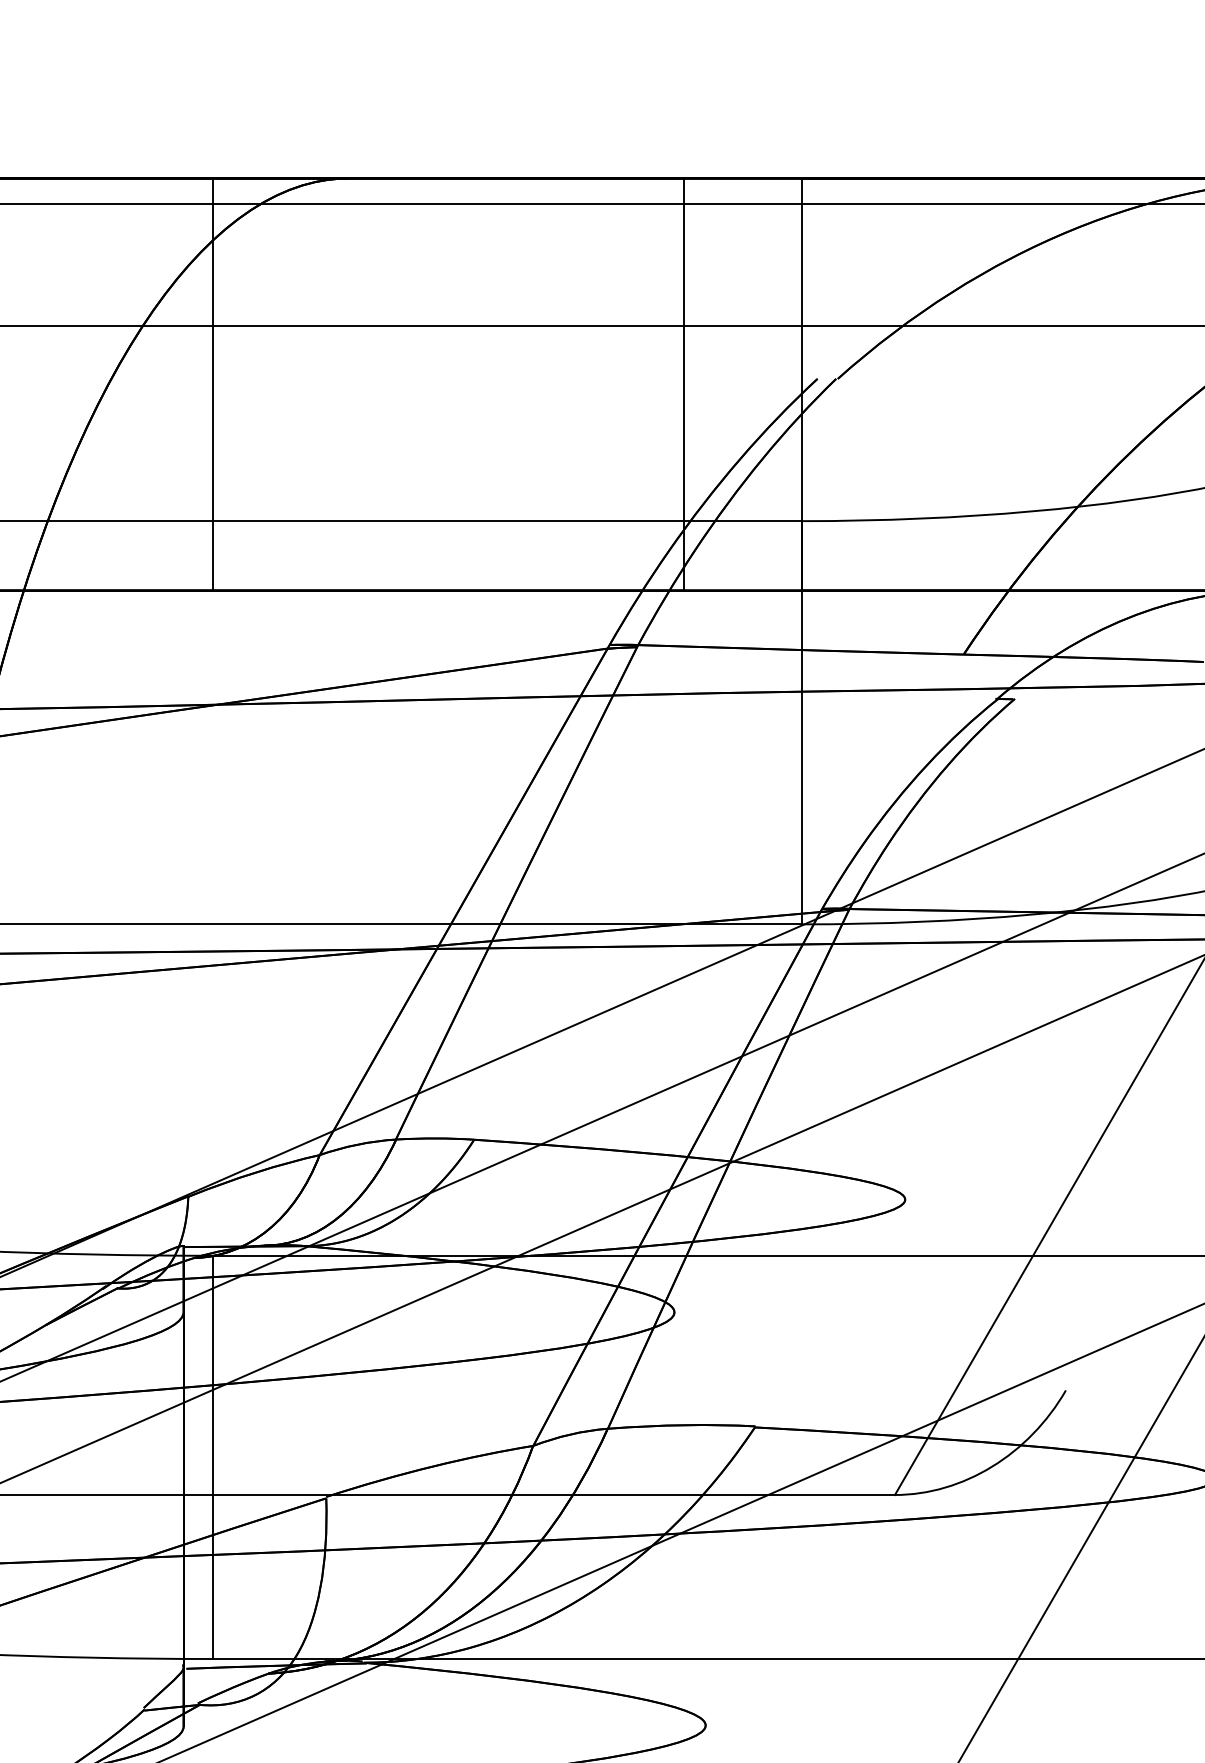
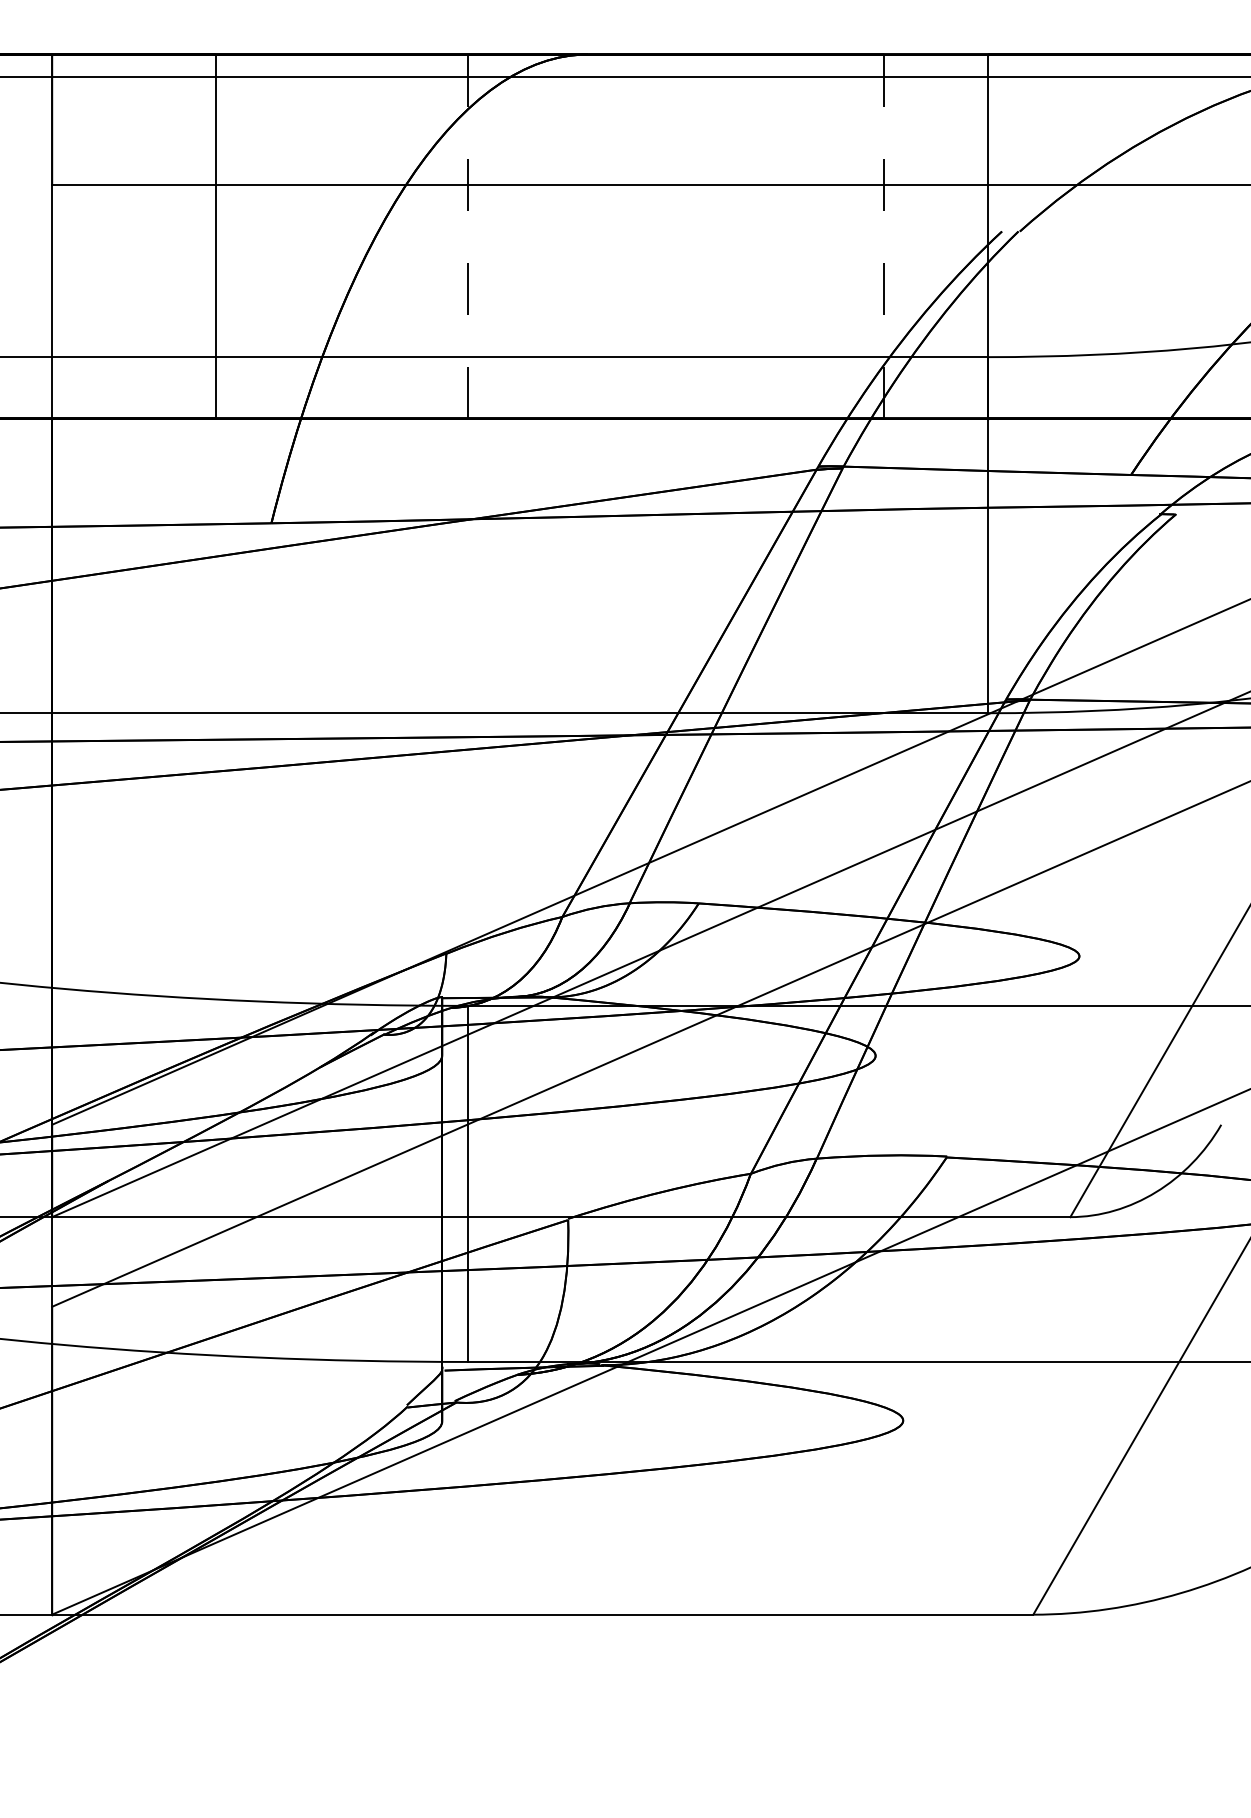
line: (213, 385) -> (468, 237), solid -> dashed
line: (684, 385) -> (884, 237), solid -> dashed

